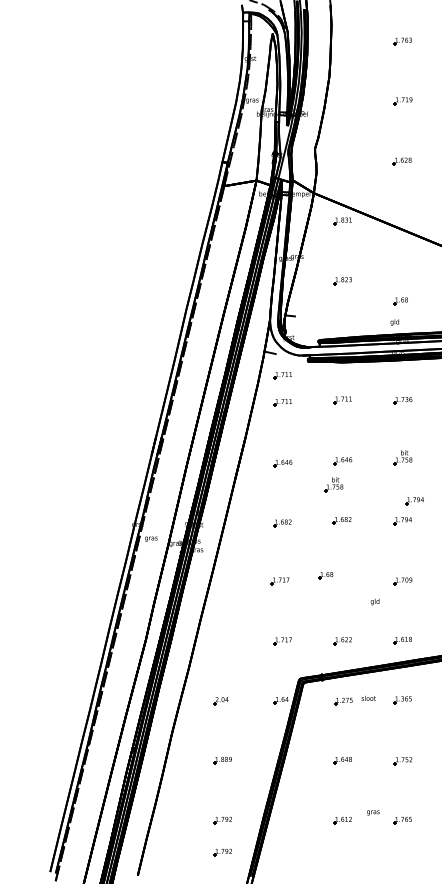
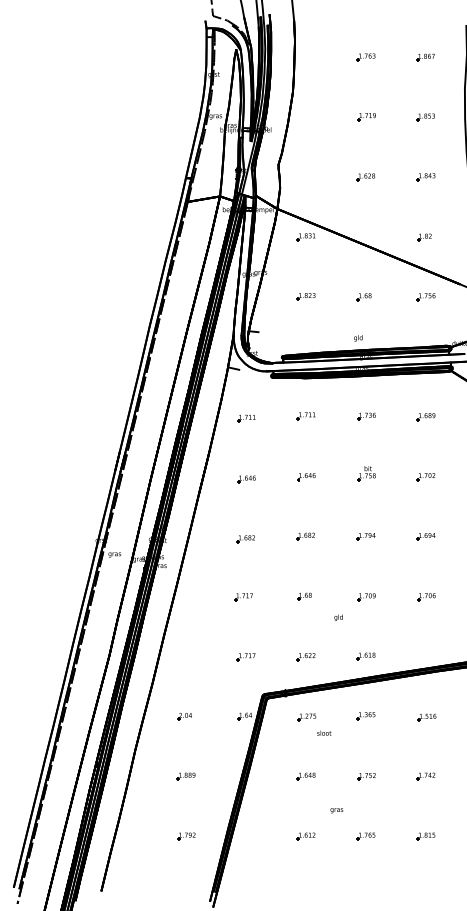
part: (399, 301) -> (363, 297), moved
part: (282, 375) -> (246, 391), removed
part: (333, 484) -> (297, 500), removed
part: (413, 500) -> (377, 516), removed
part: (325, 575) -> (304, 596), moved
text: (368, 697) -> (324, 732), moved
text: (372, 812) -> (336, 810), moved
part: (222, 852) -> (186, 868), removed

